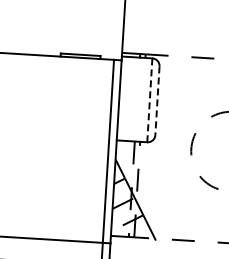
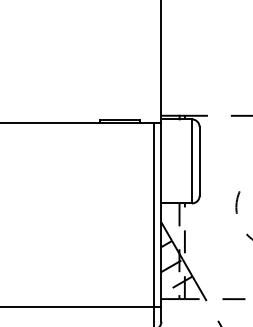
line: (149, 99) -> (191, 160), dashed -> solid
line: (157, 100) -> (199, 161), dashed -> solid

